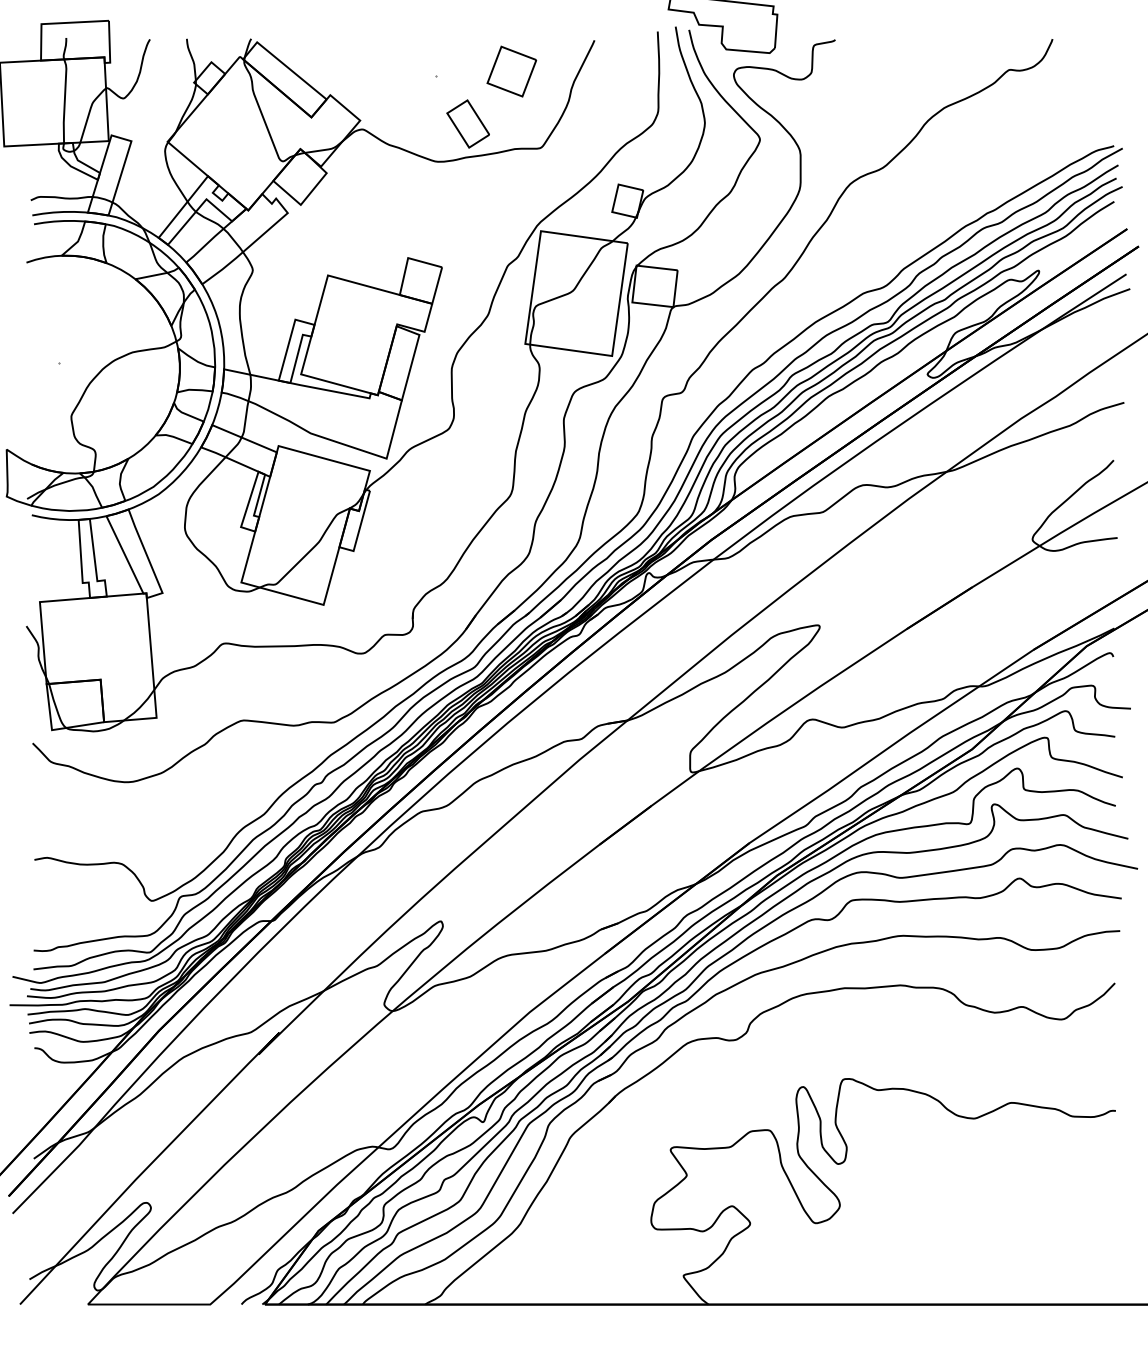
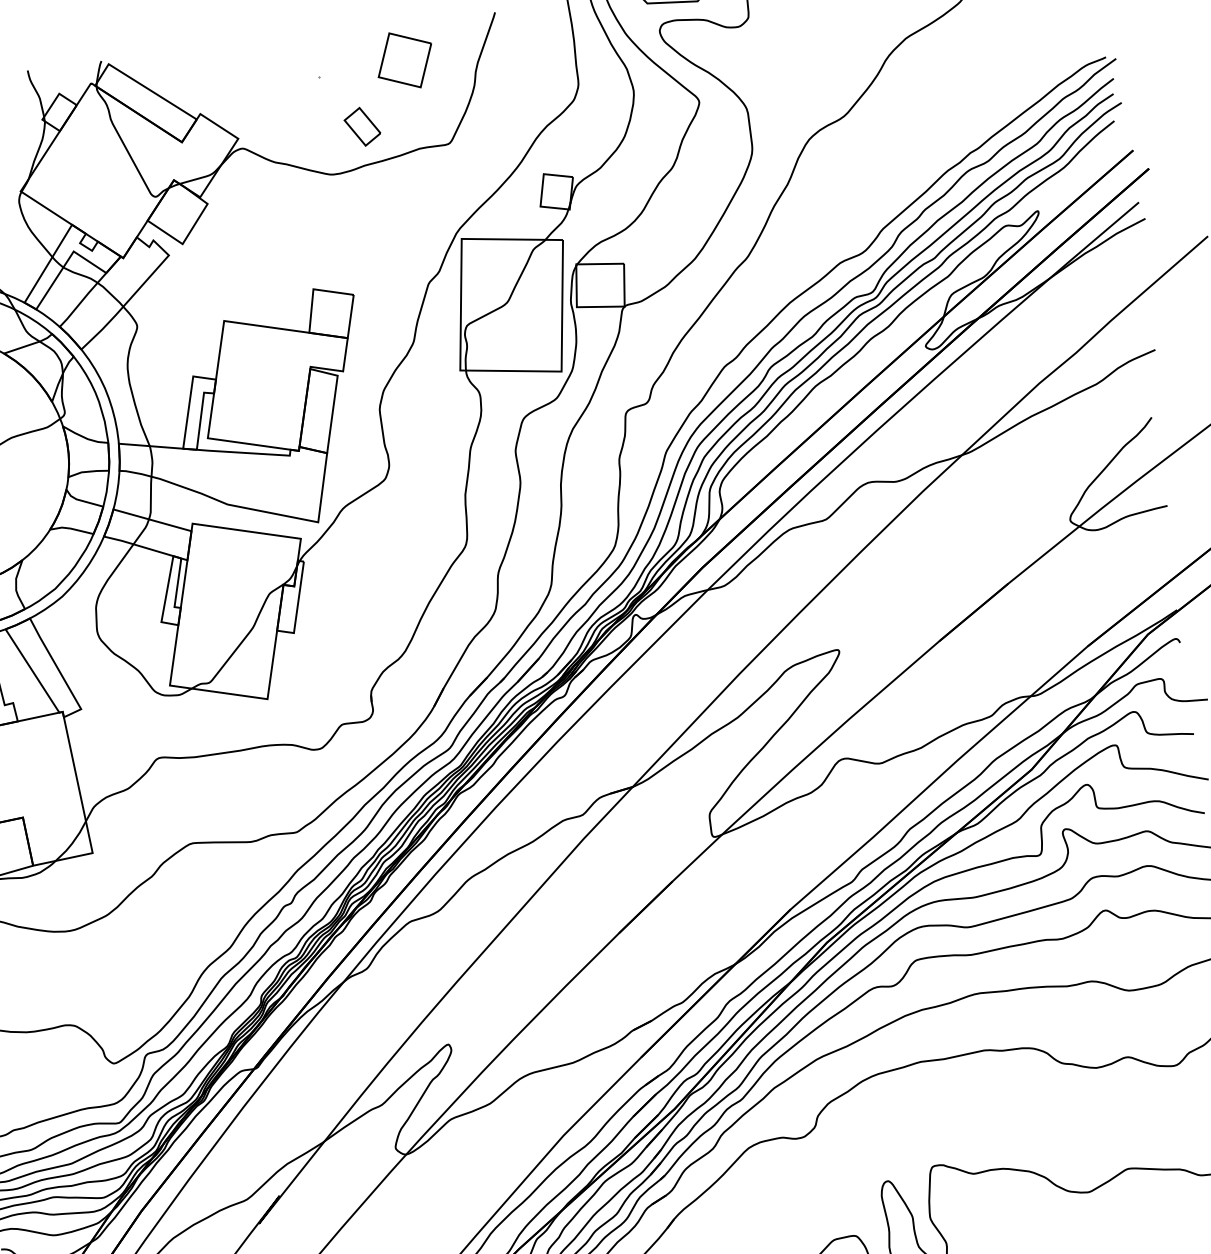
part: (467, 123) -> (361, 126), size x0.7

